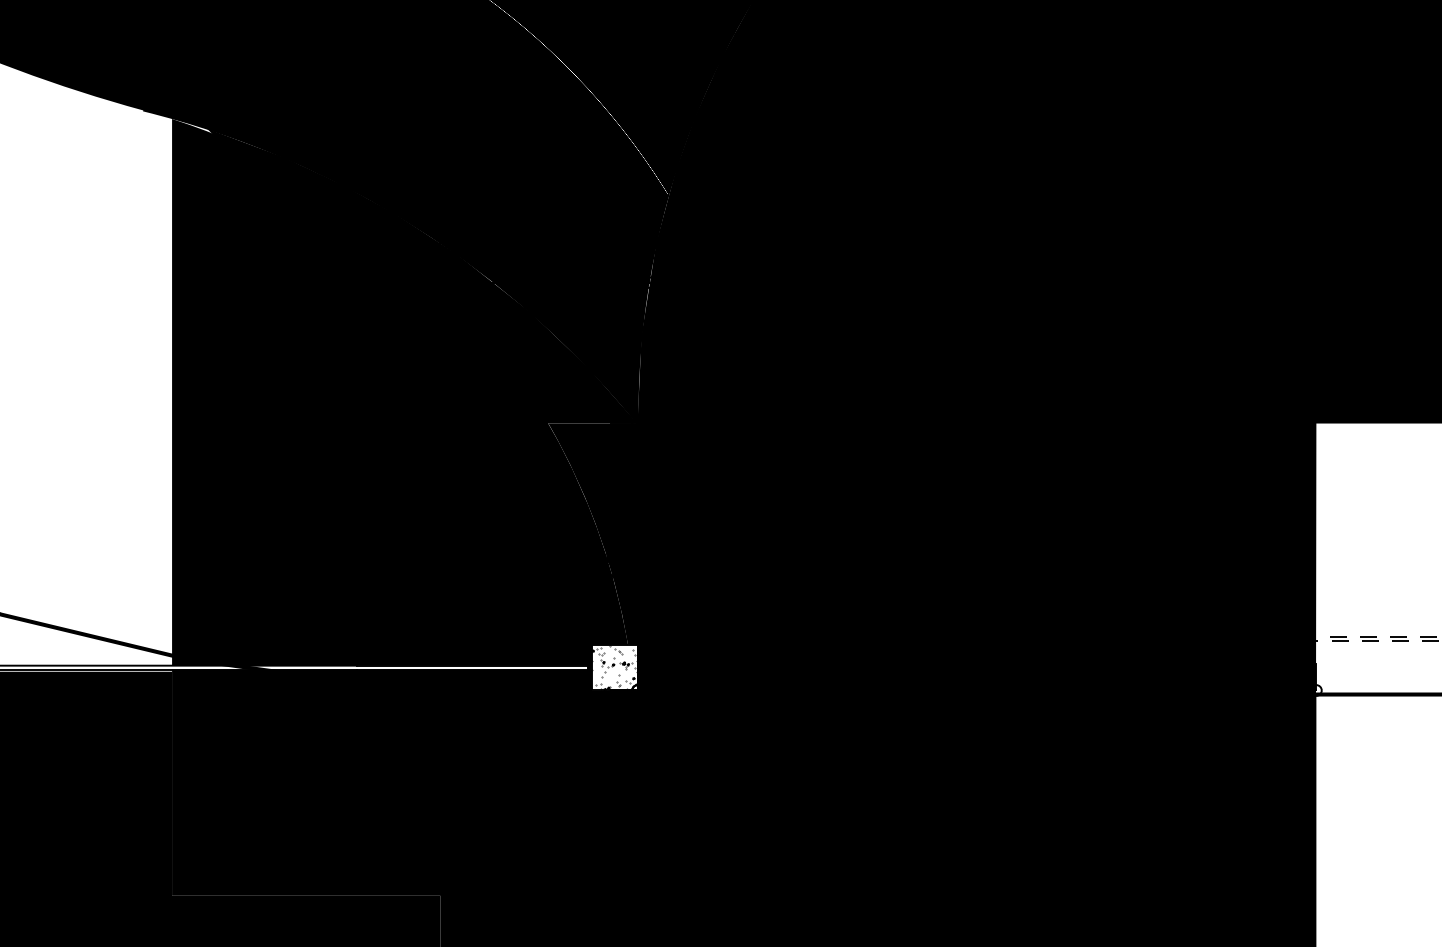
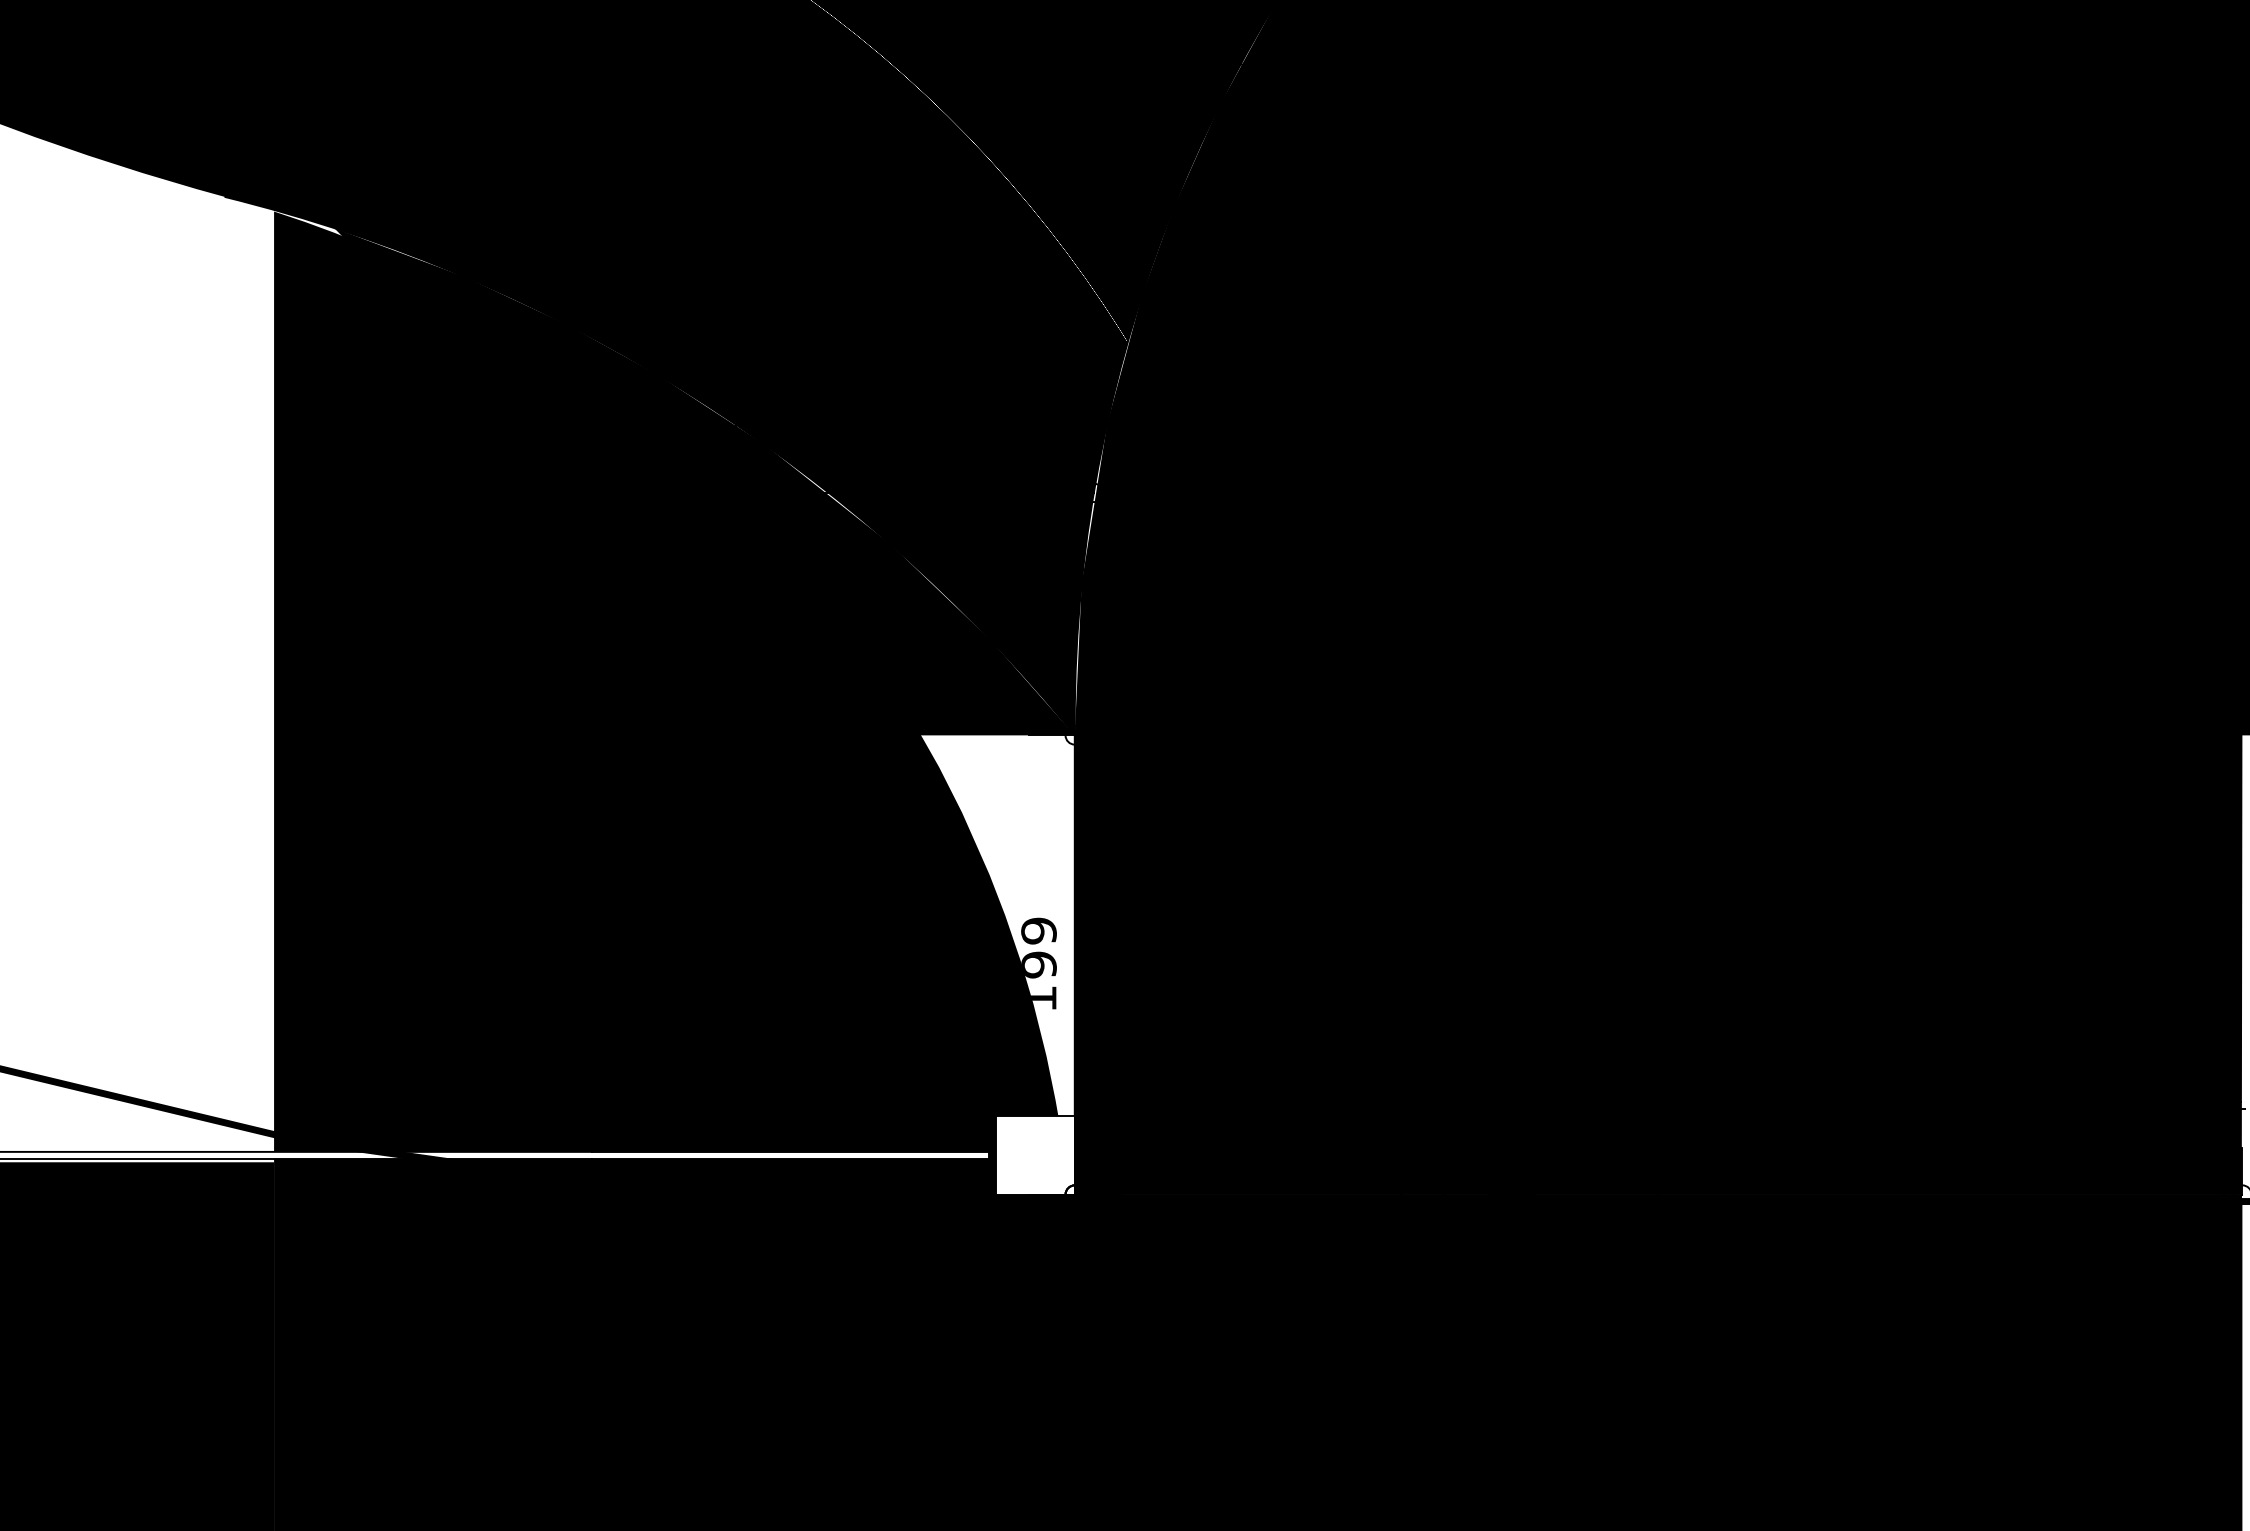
fill: (592, 533) -> (997, 924), removed
hatch: (614, 668) -> (1035, 1156), removed

